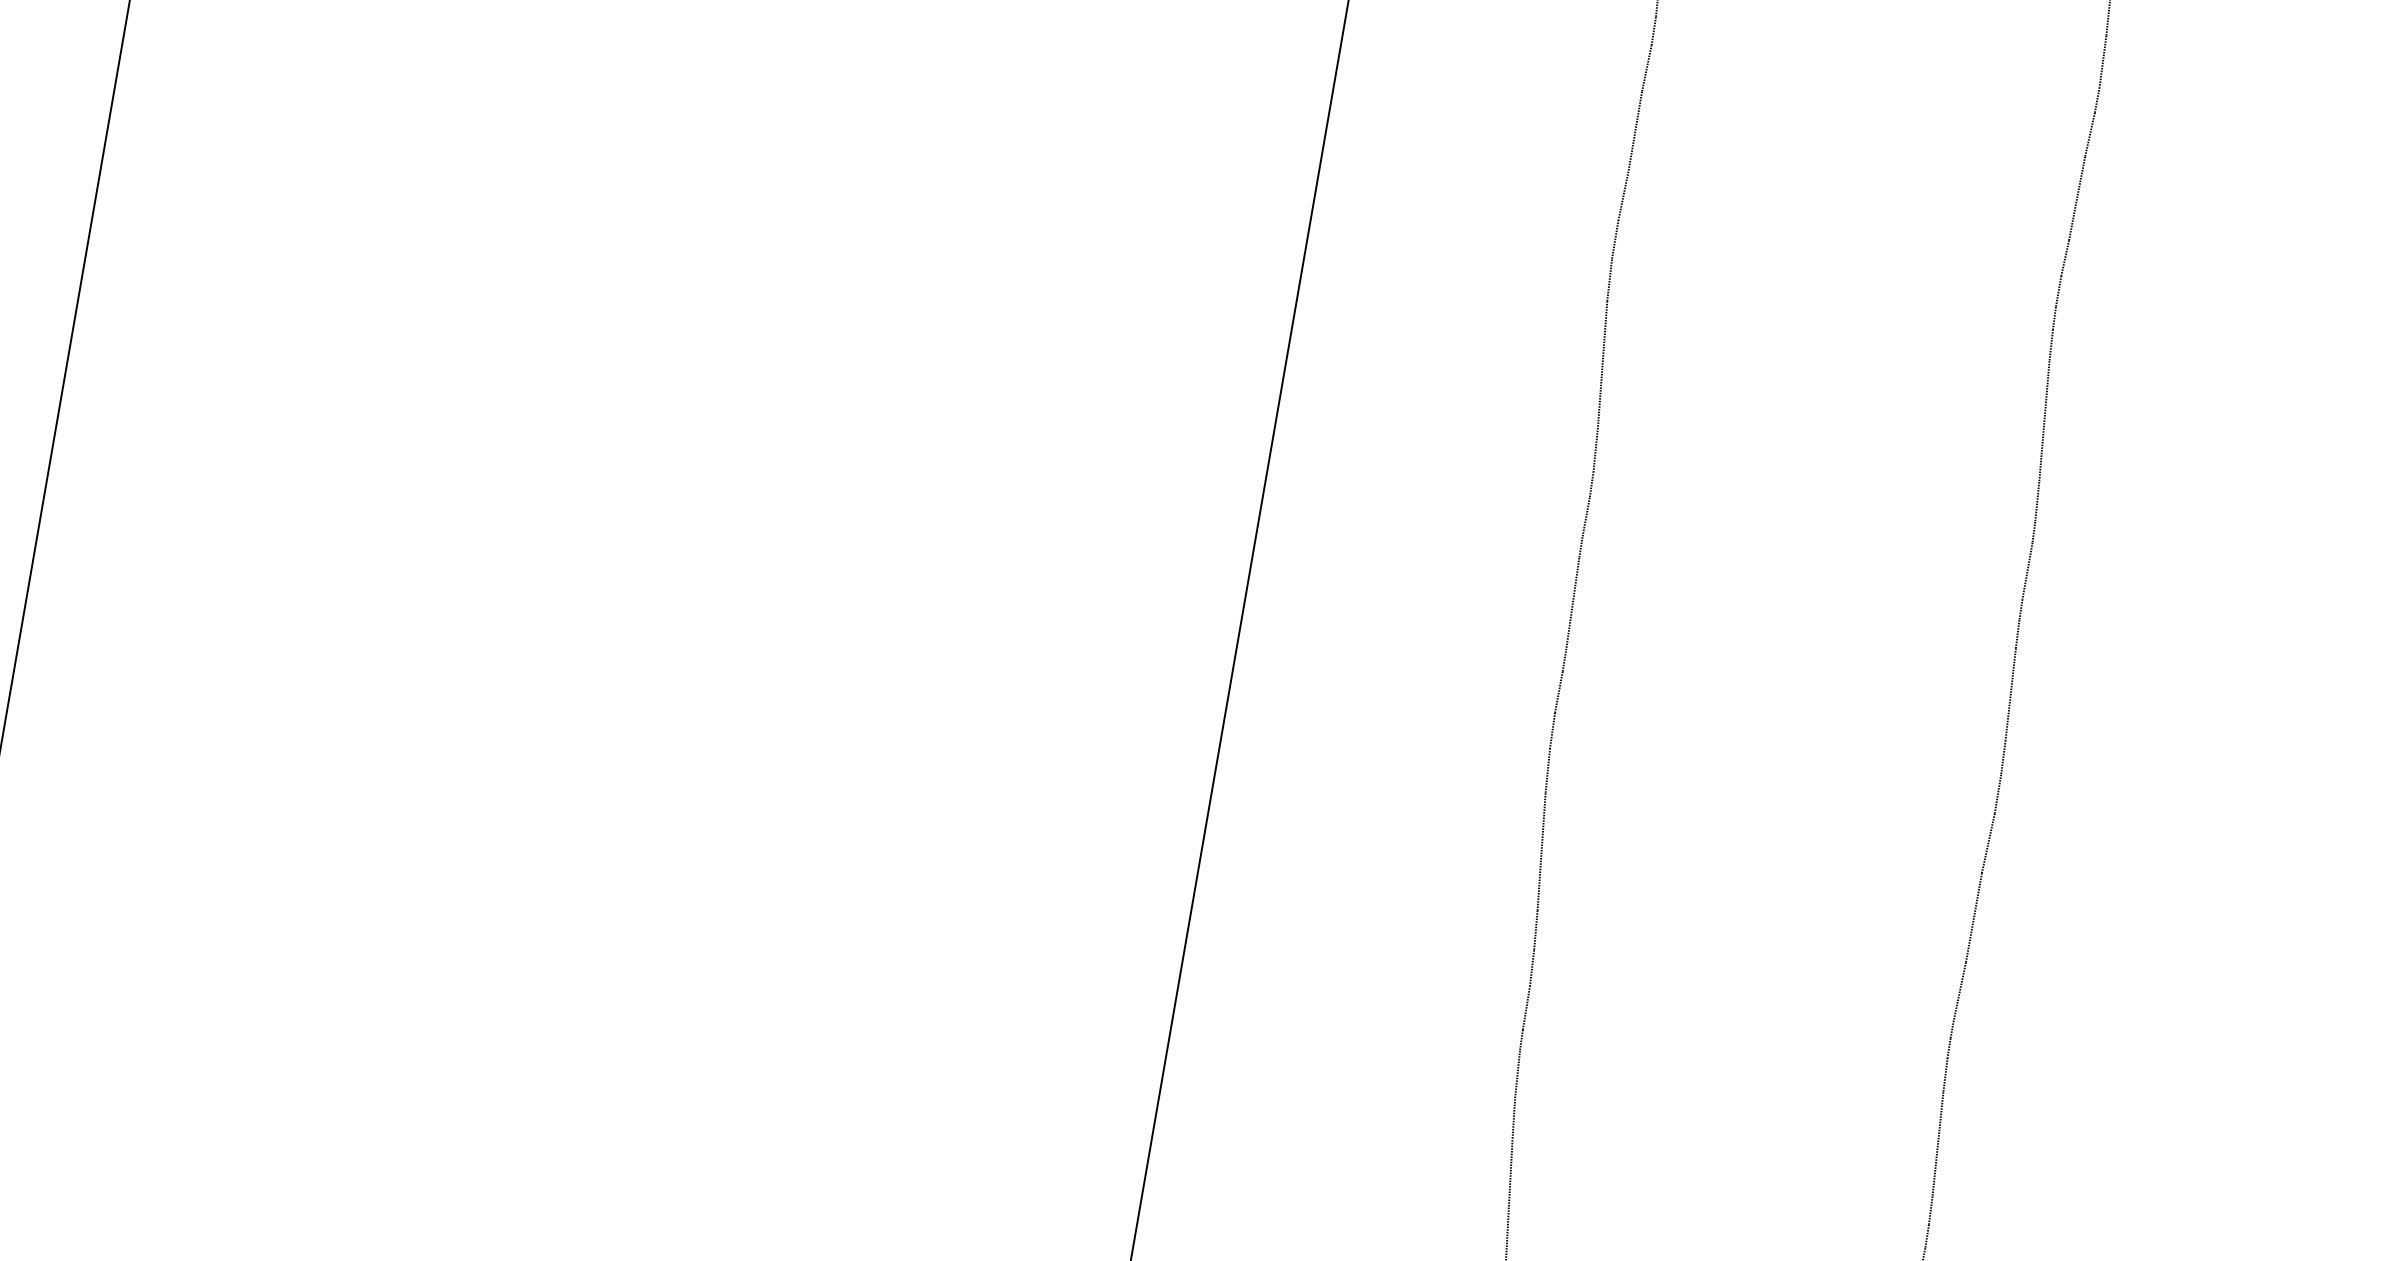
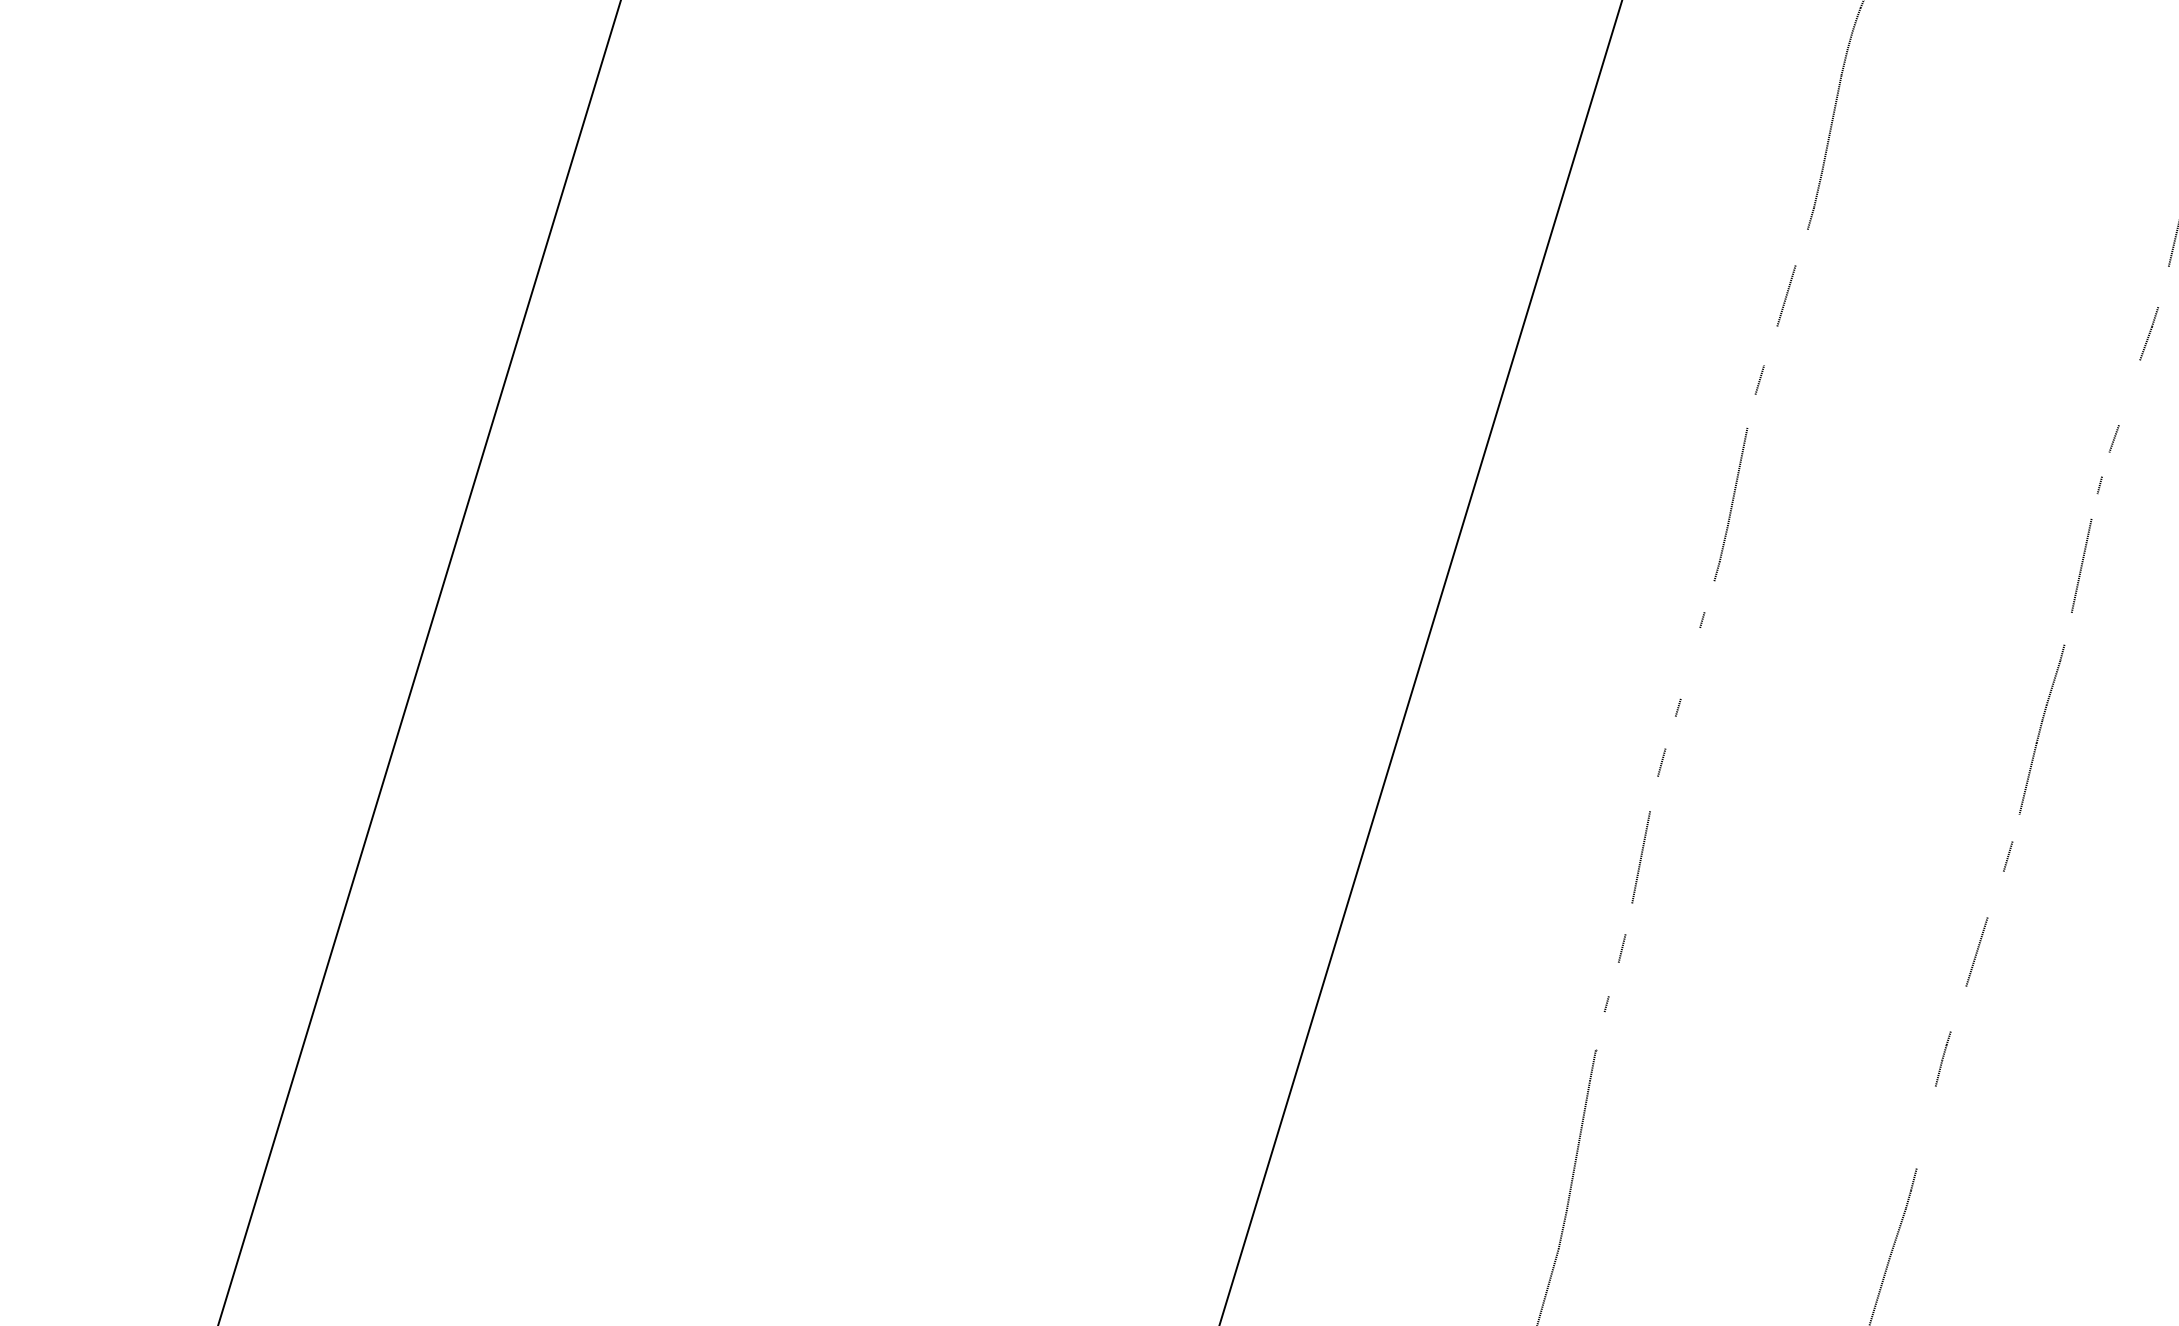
line: (2103, 62) -> (2163, 287), removed
line: (1646, 68) -> (1801, 247), removed
line: (1623, 195) -> (1770, 345), removed
line: (2077, 198) -> (2129, 392), removed
line: (1609, 279) -> (1751, 410), removed
line: (2058, 291) -> (2105, 464), removed
line: (2051, 345) -> (2094, 506), removed
line: (2036, 501) -> (2067, 628), removed
line: (1586, 516) -> (1709, 596), removed
line: (1572, 601) -> (1690, 662), removed
line: (1558, 692) -> (1670, 732), removed
line: (2002, 756) -> (2015, 827), removed
line: (1547, 770) -> (1653, 793), removed
line: (1988, 843) -> (1995, 894), removed
line: (1535, 930) -> (1628, 918), removed
line: (1959, 990) -> (1958, 1008), removed
line: (1526, 1008) -> (1613, 979), removed
line: (1517, 1073) -> (1600, 1030), removed
line: (1937, 1144) -> (1925, 1127), removed

